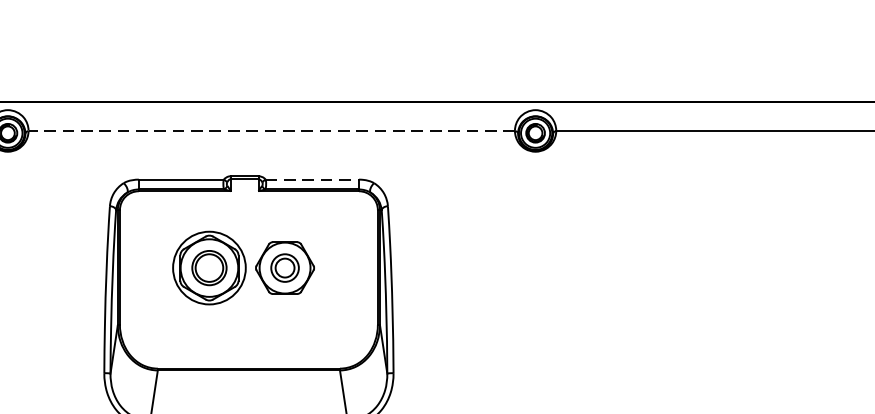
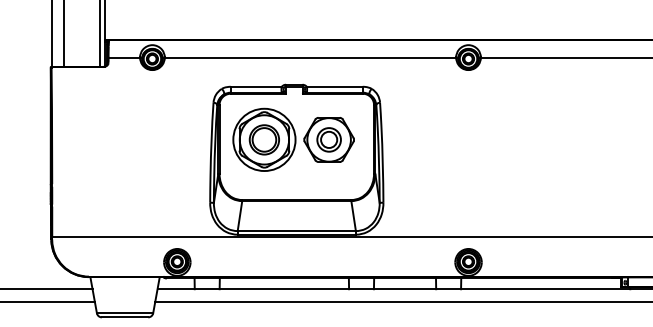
line: (271, 130) -> (310, 57), dashed -> solid
line: (311, 179) -> (334, 86), dashed -> solid
part: (243, 267) -> (293, 139), size x1.43

